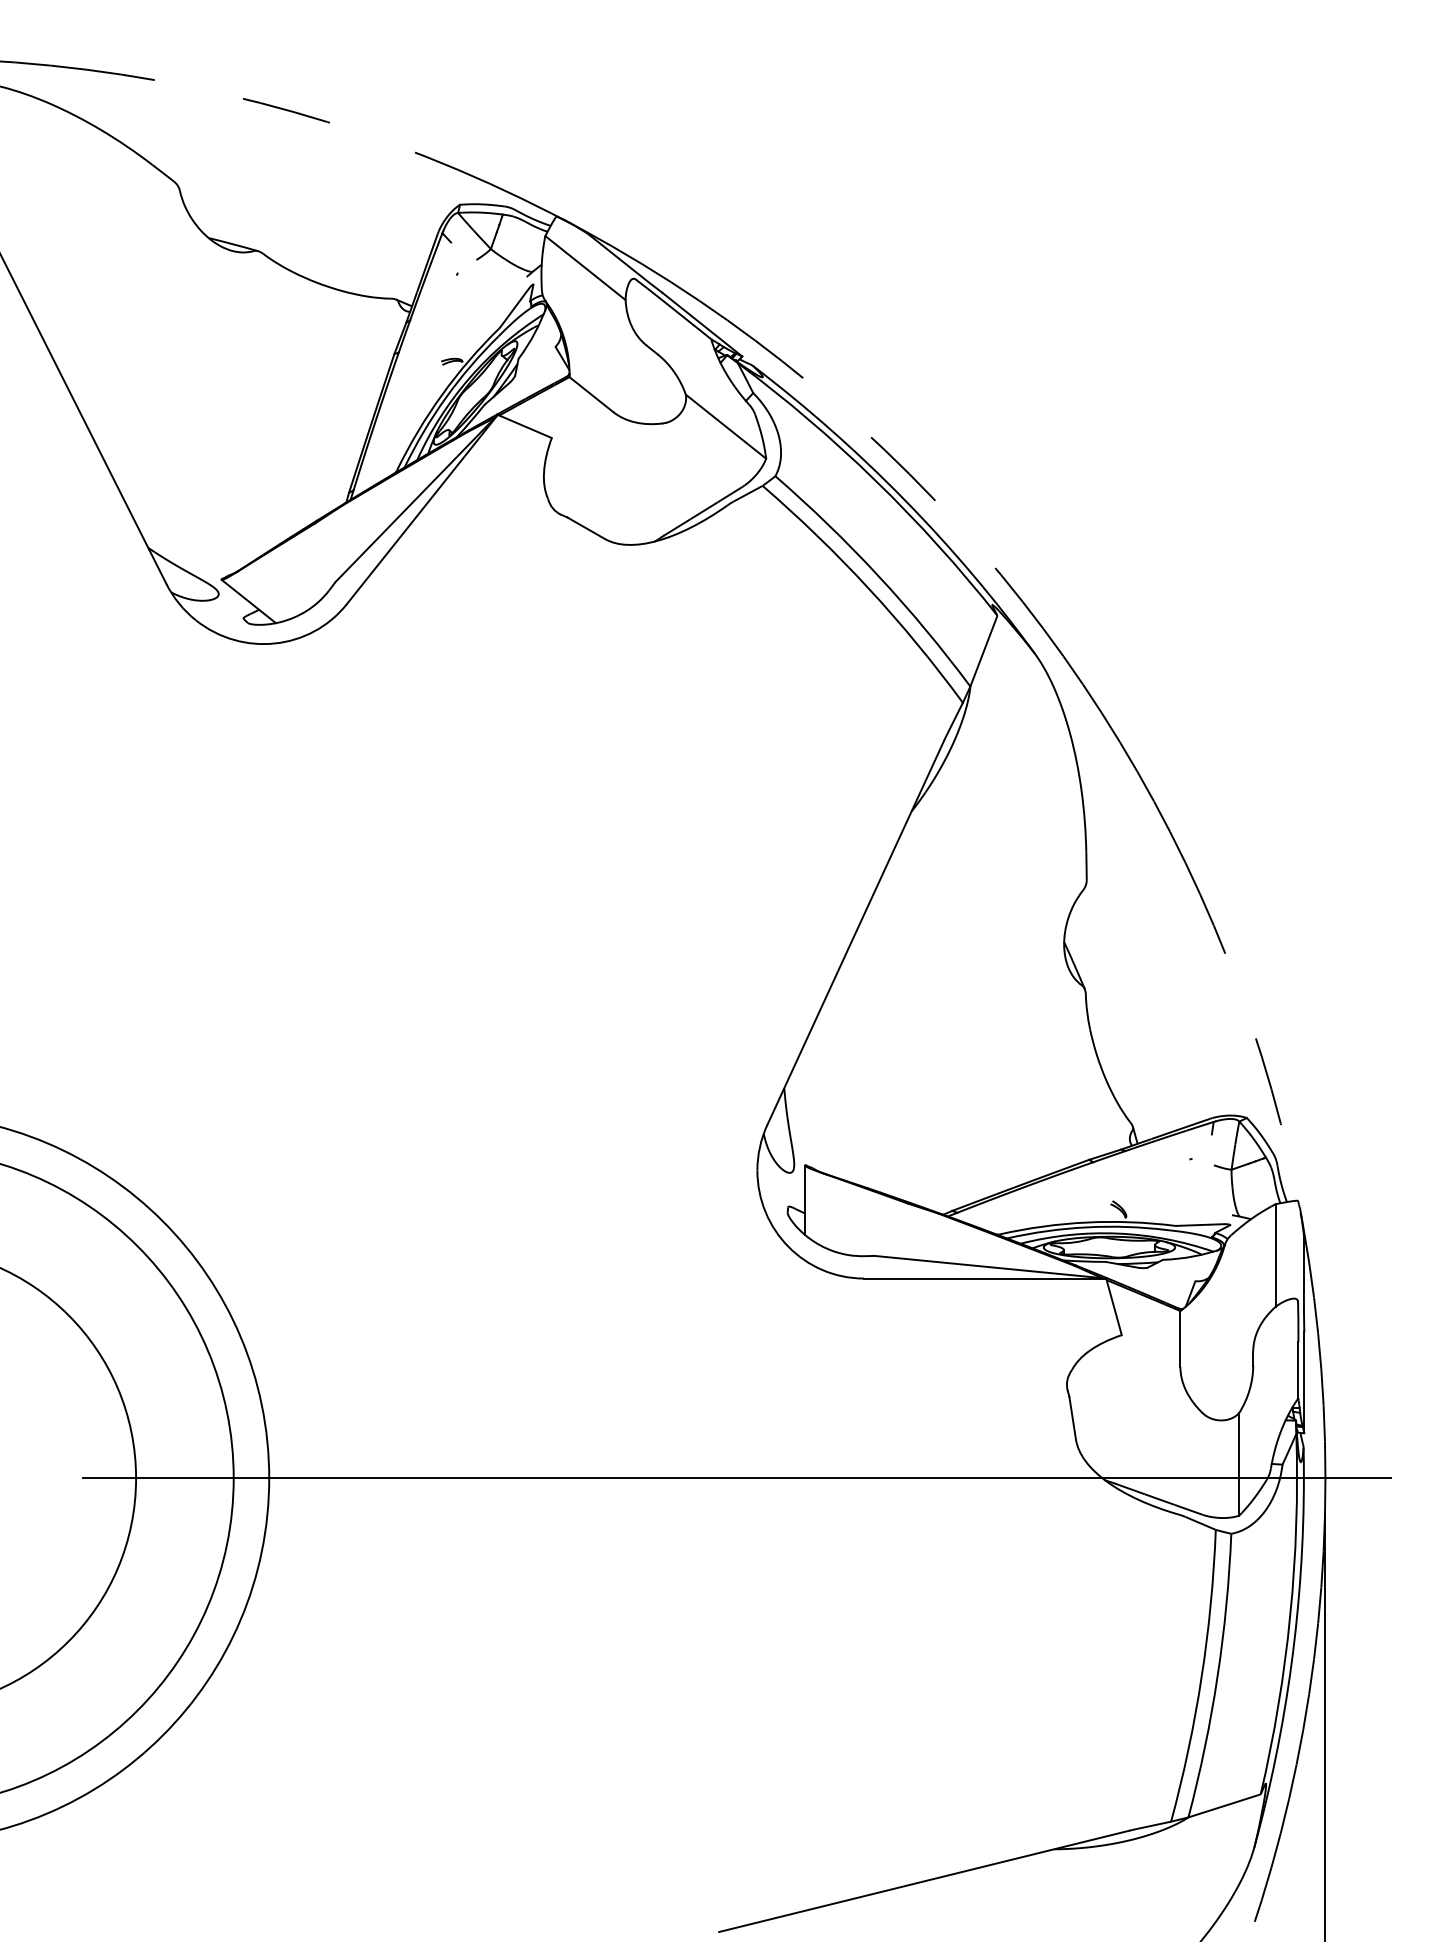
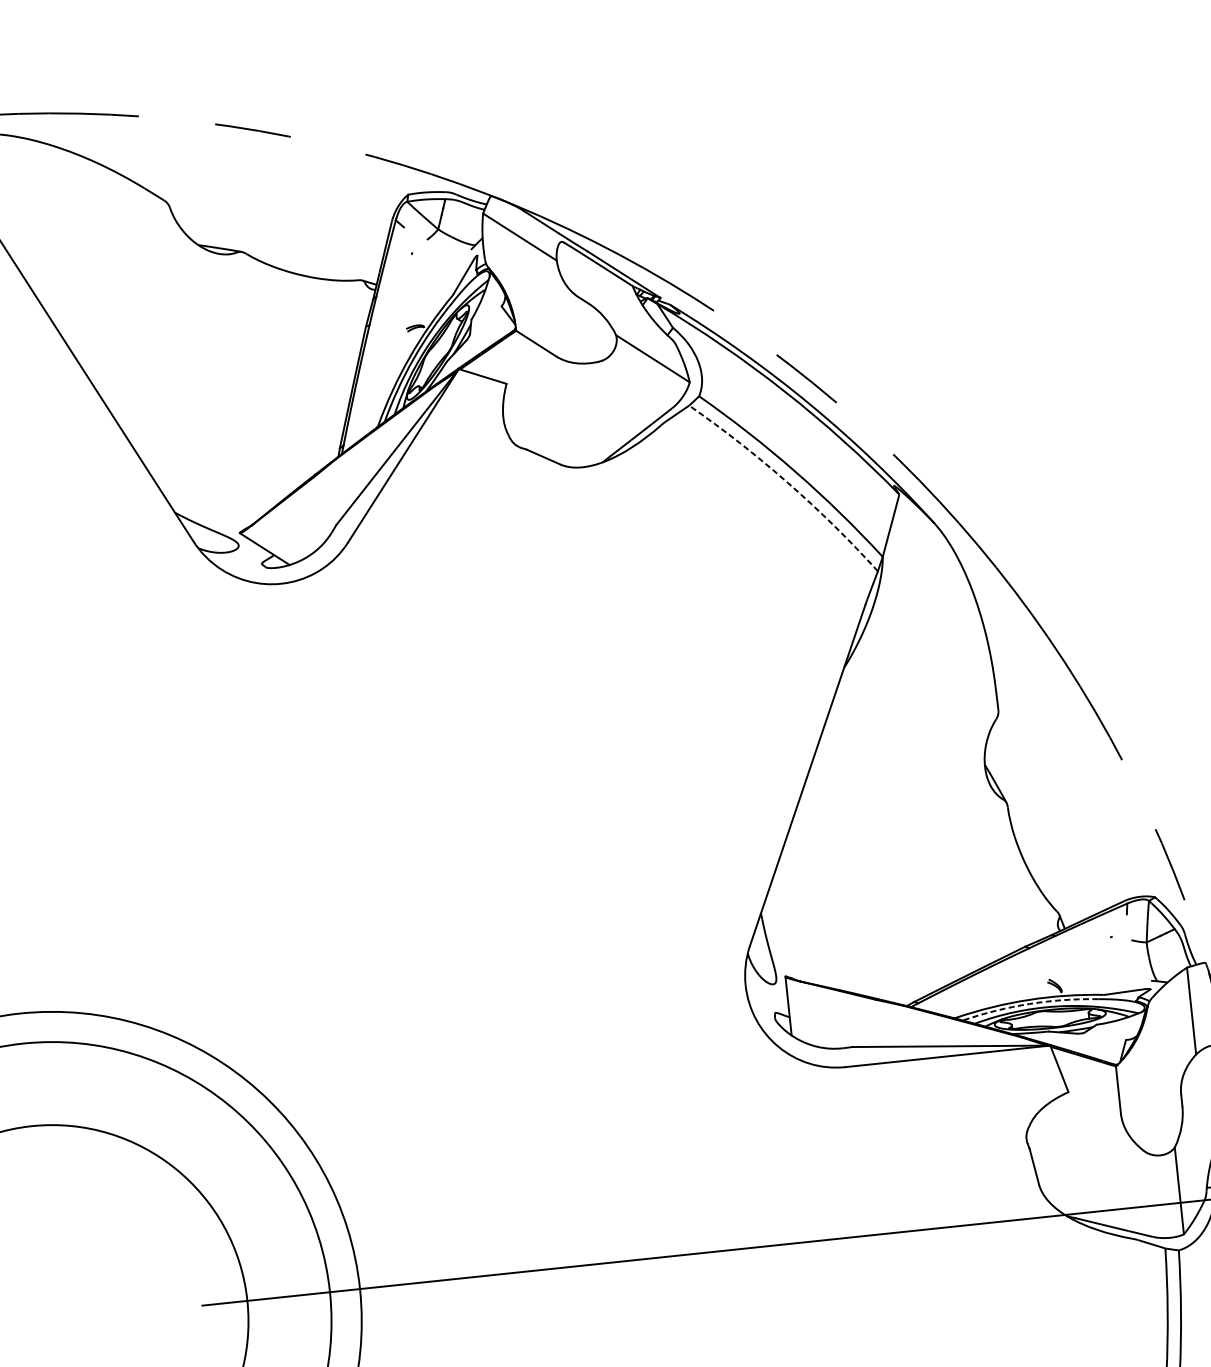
arc: (868, 588) -> (787, 482), solid -> dashed
arc: (1087, 1227) -> (1029, 1004), solid -> dashed

